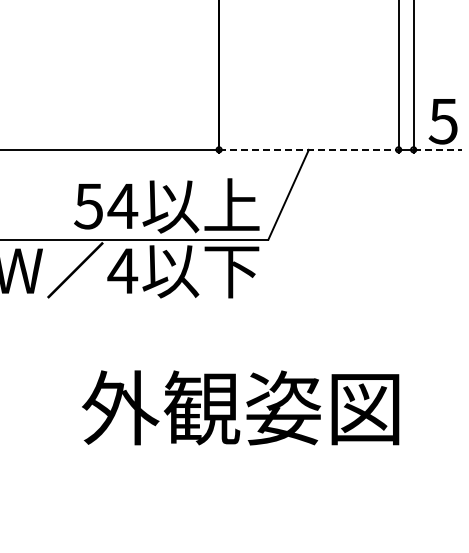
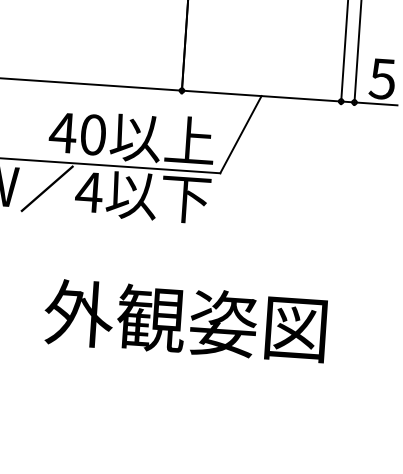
line: (308, 149) -> (261, 95), dashed -> solid
line: (438, 149) -> (376, 103), dashed -> solid
text: (105, 206) -> (77, 134), 54 -> 40

